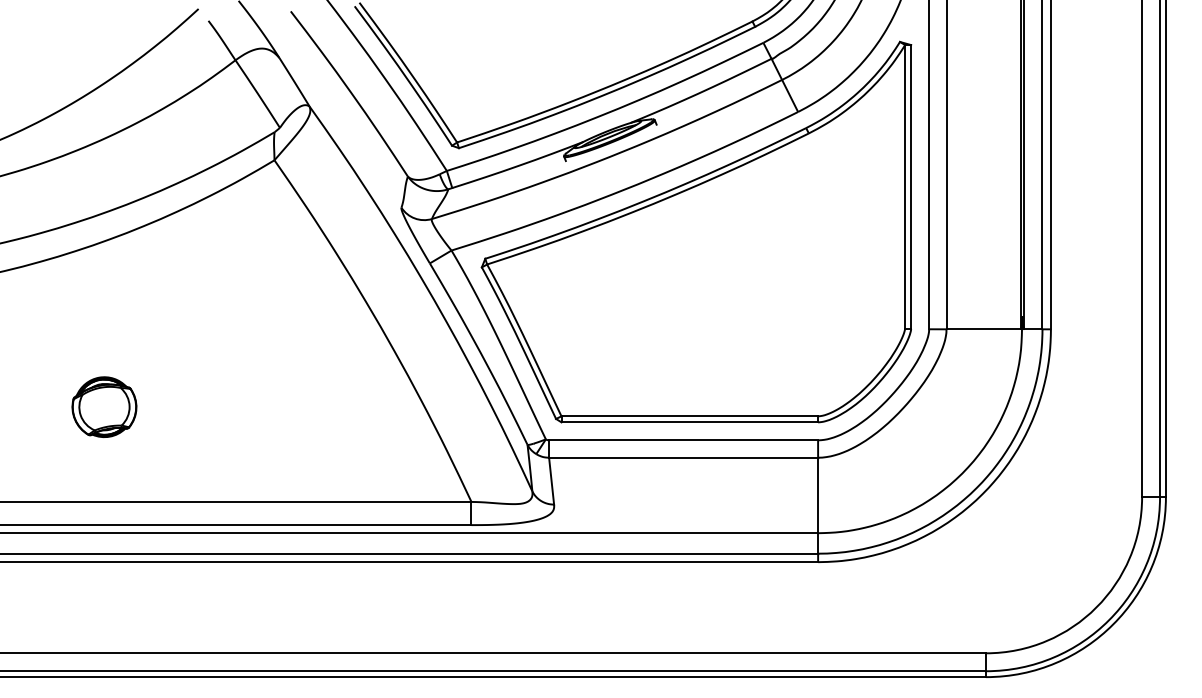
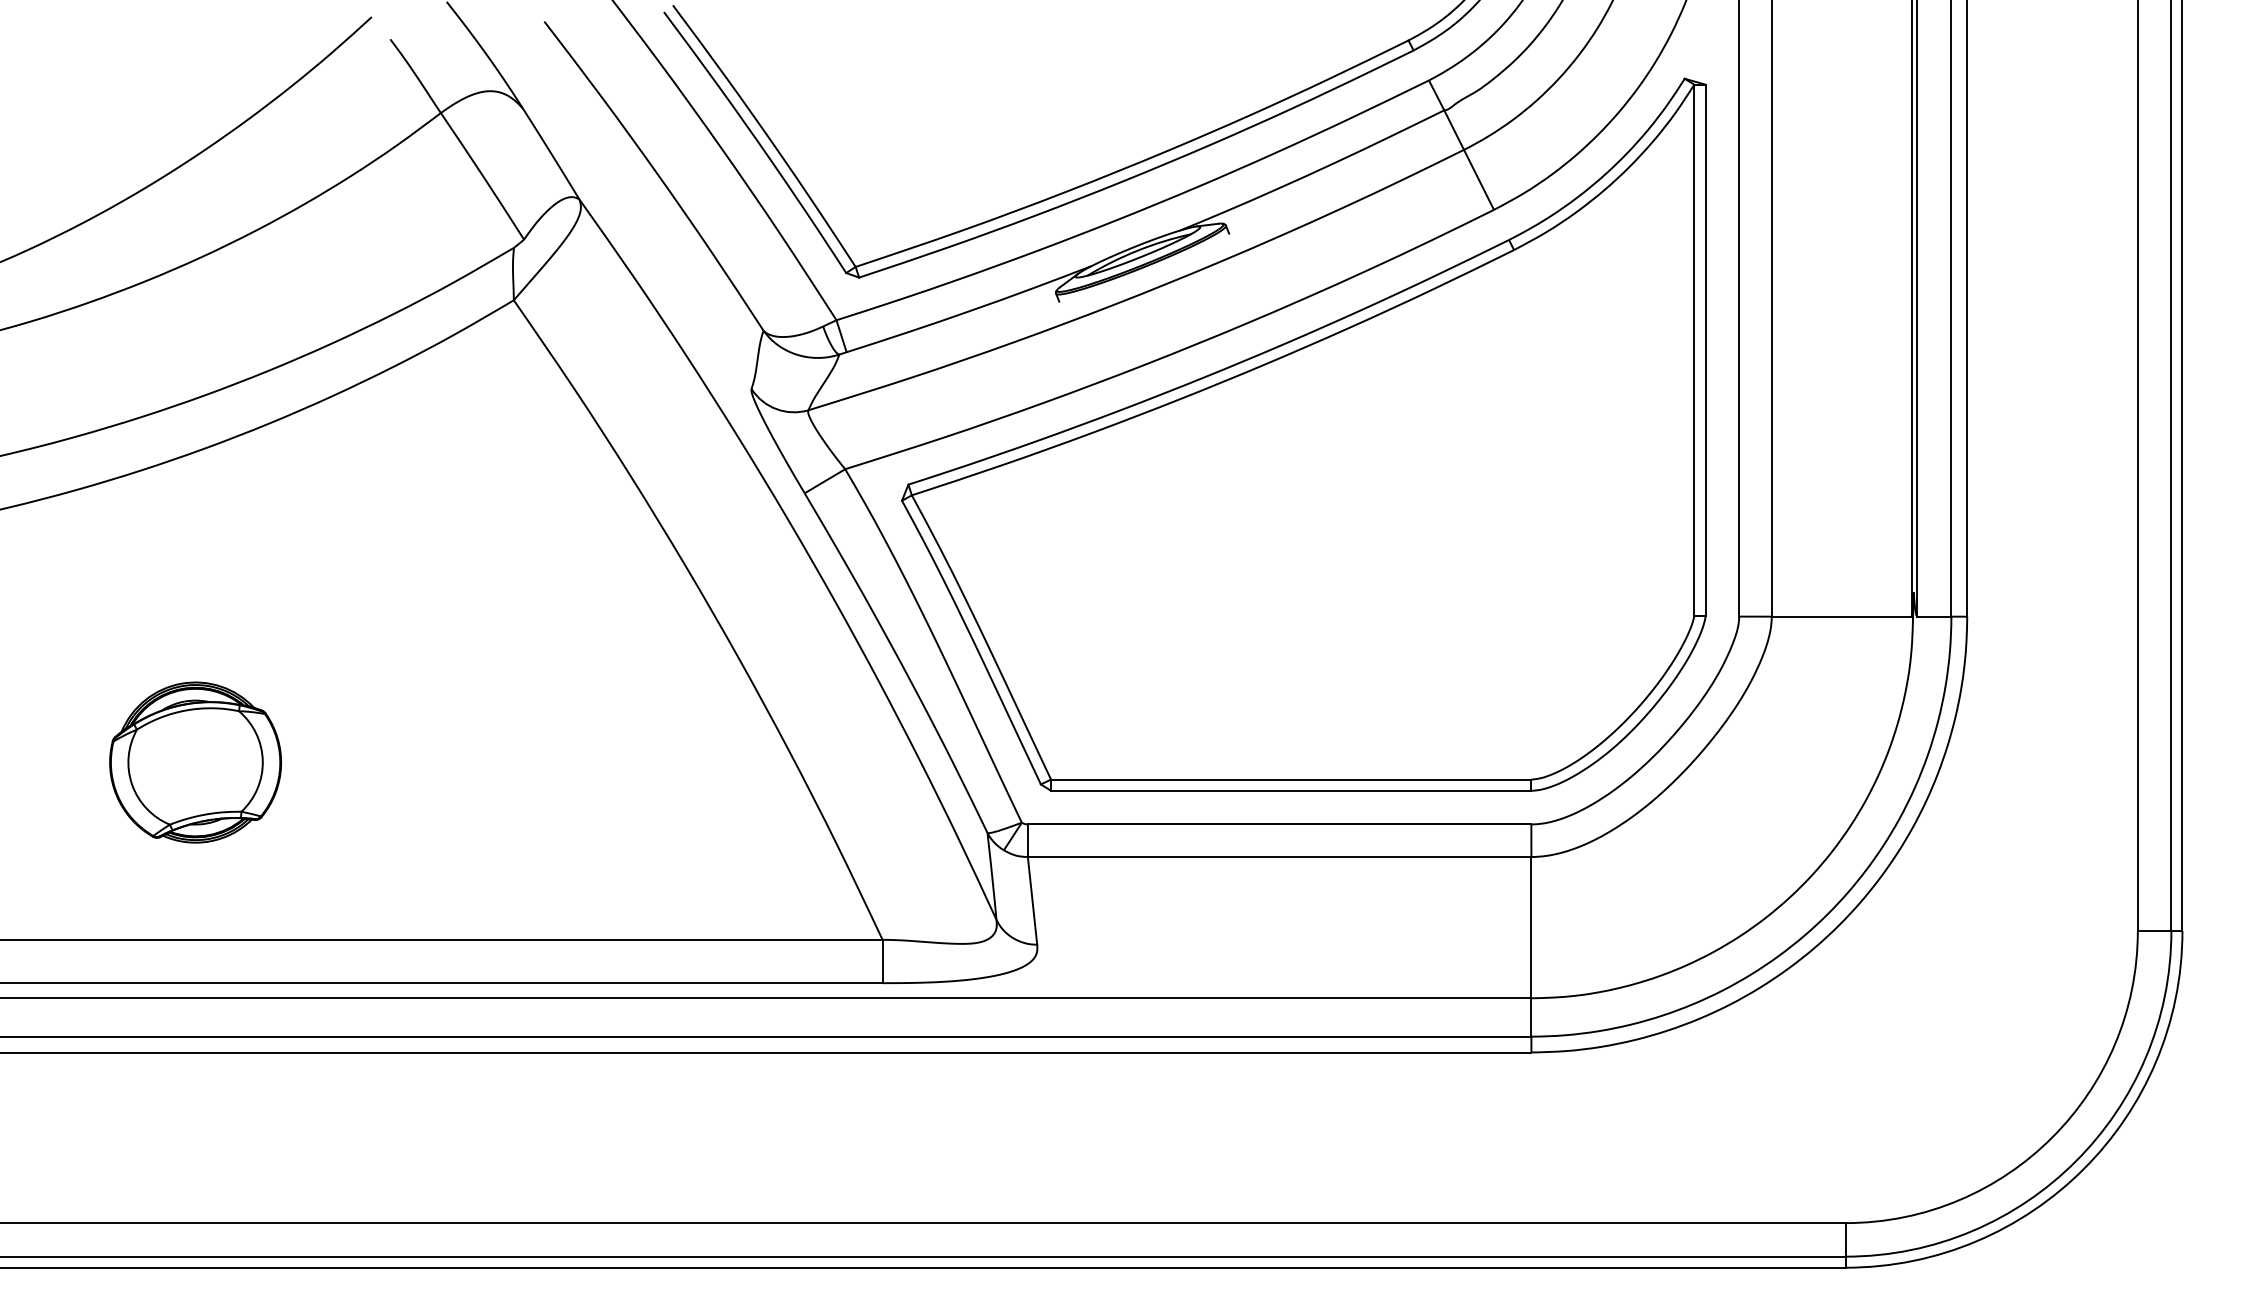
part: (104, 406) -> (195, 761), size x1.43

